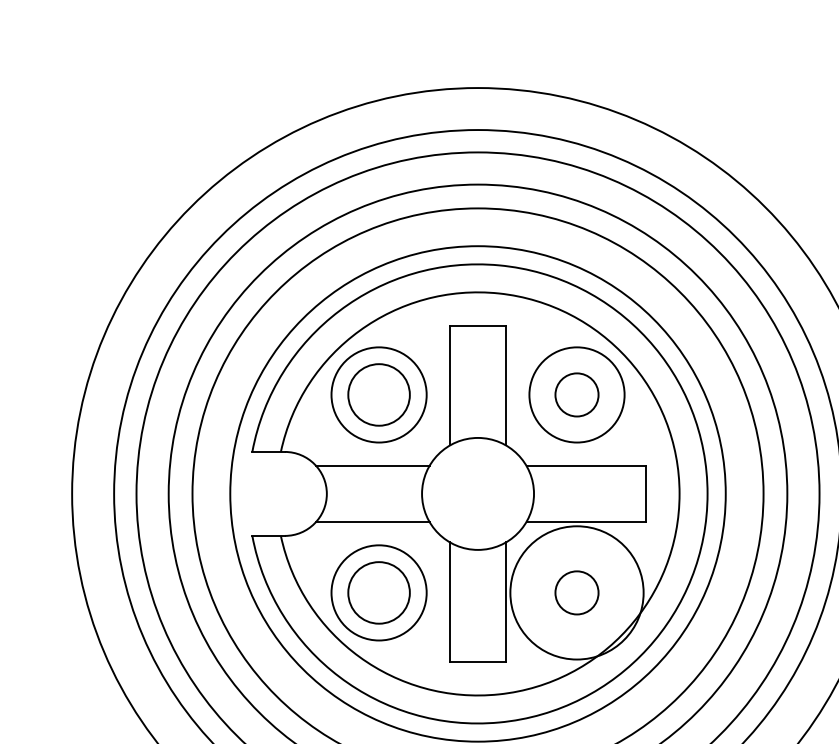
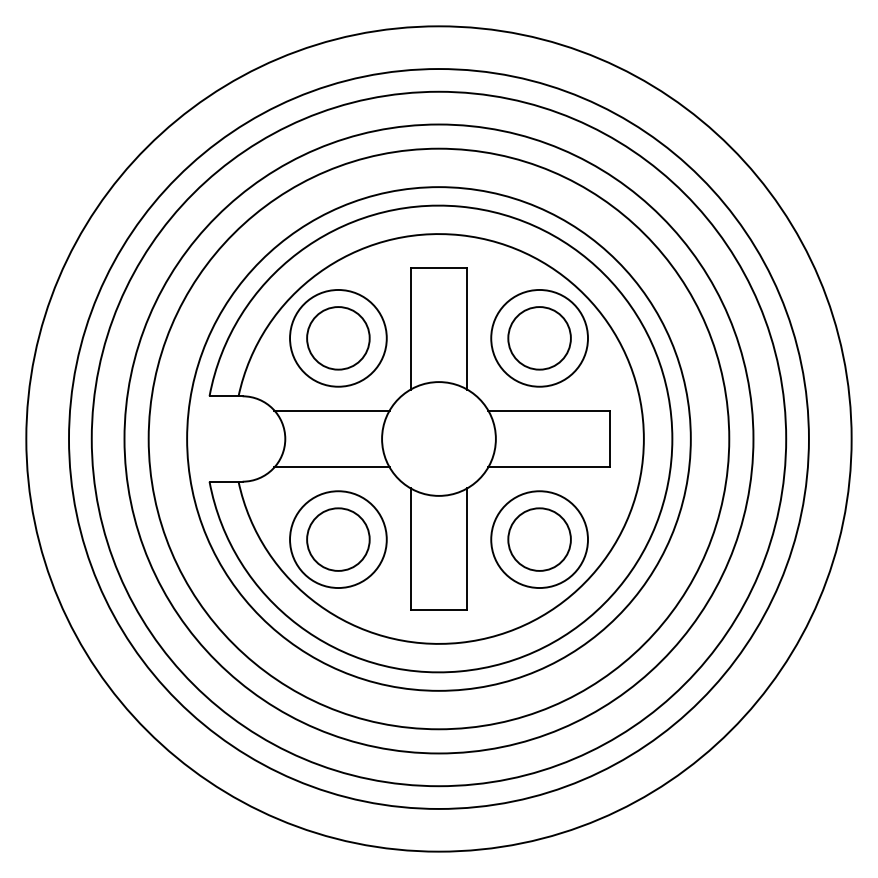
circle: (576, 395) -> (539, 338), size x1.43
circle: (576, 592) -> (539, 539), size x0.71
circle: (576, 592) -> (539, 539), size x1.43

